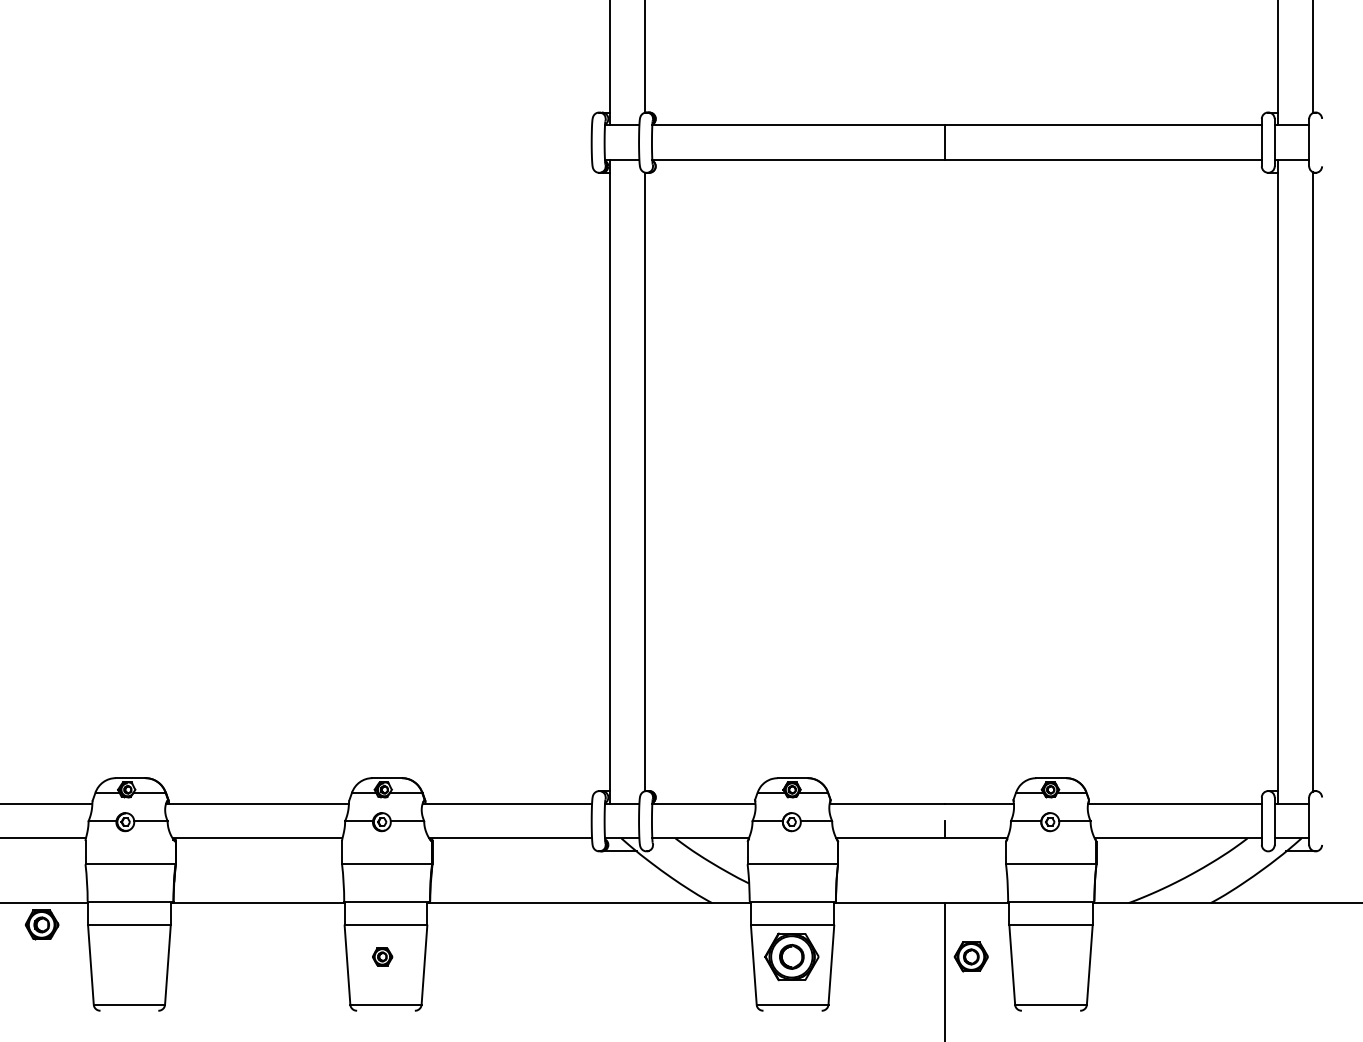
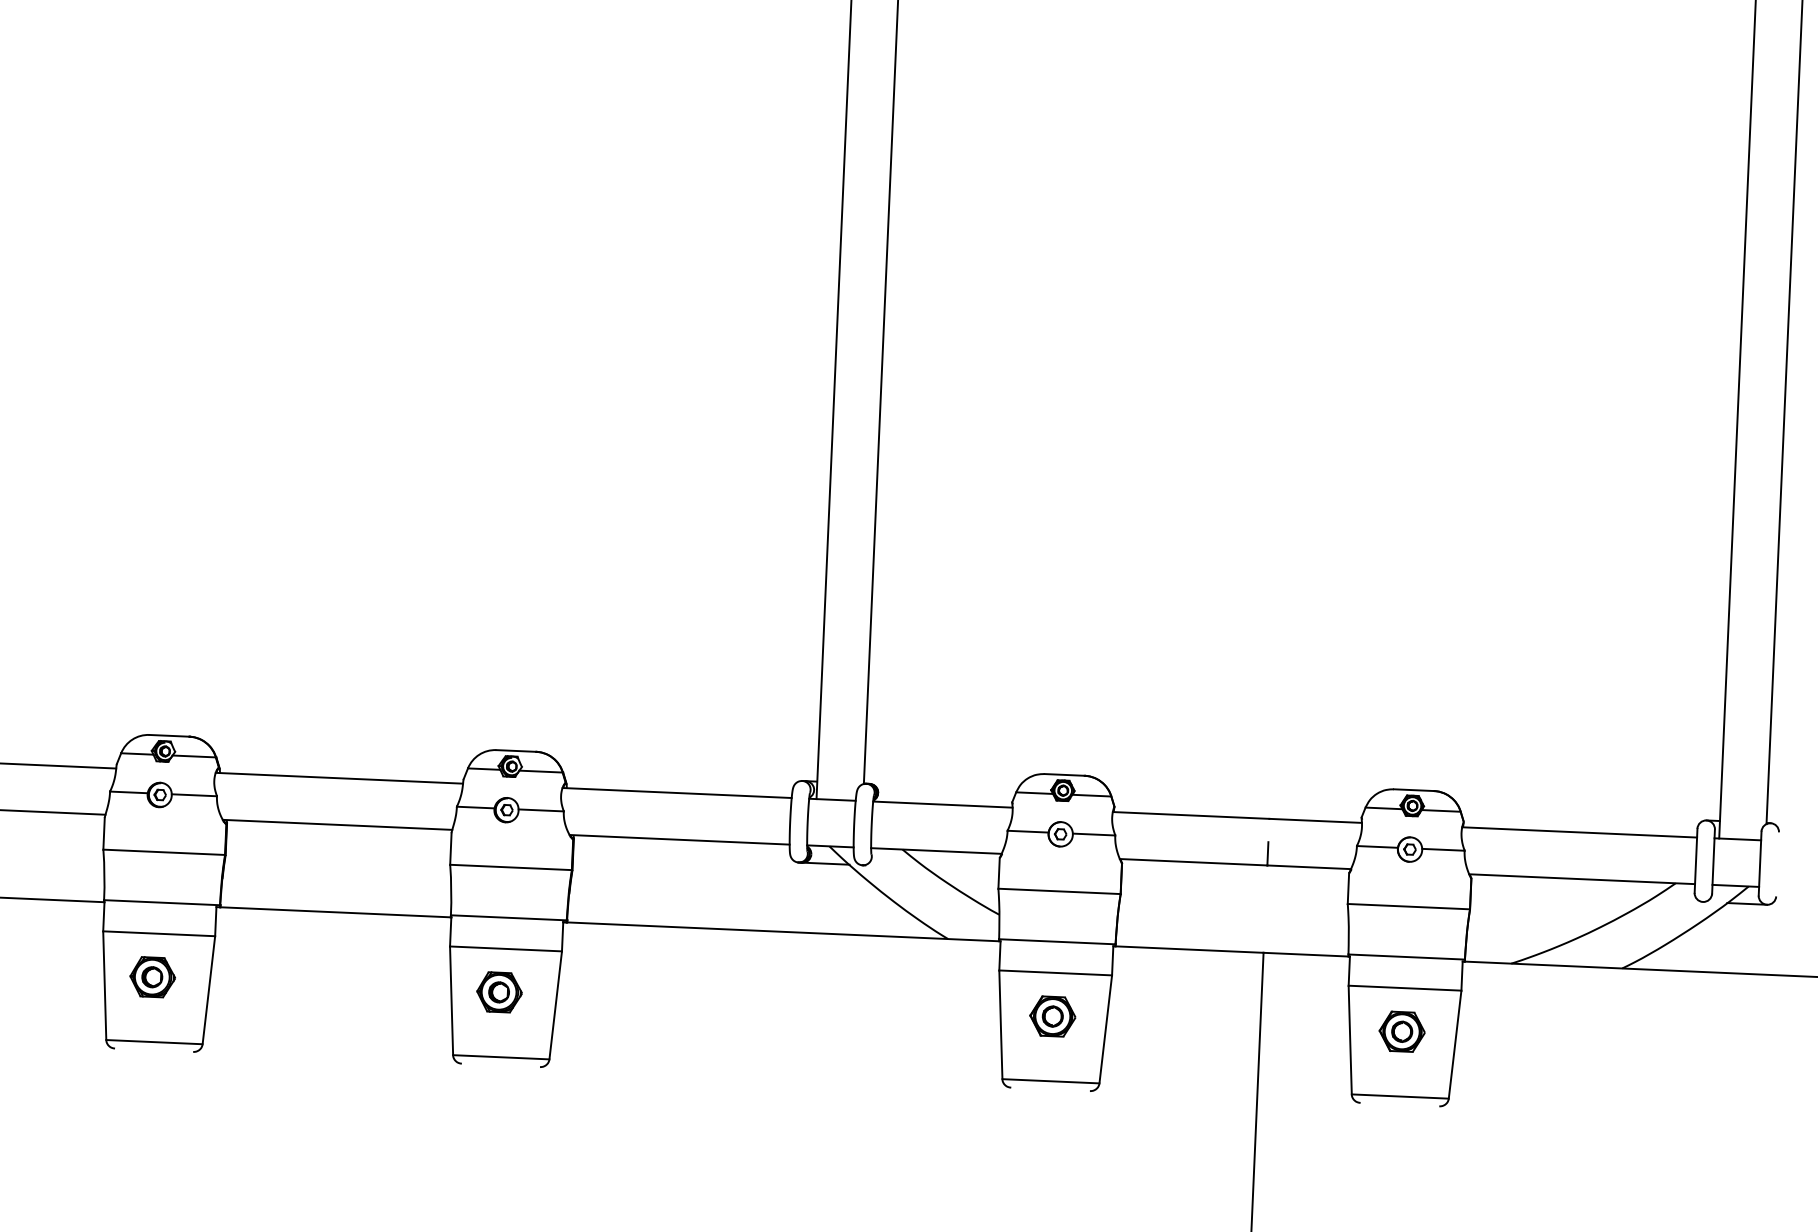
part: (42, 924) -> (153, 976), moved
part: (382, 956) -> (499, 991), size x1.67
part: (791, 956) -> (1052, 1015), size x0.62
part: (970, 956) -> (1401, 1031), moved

